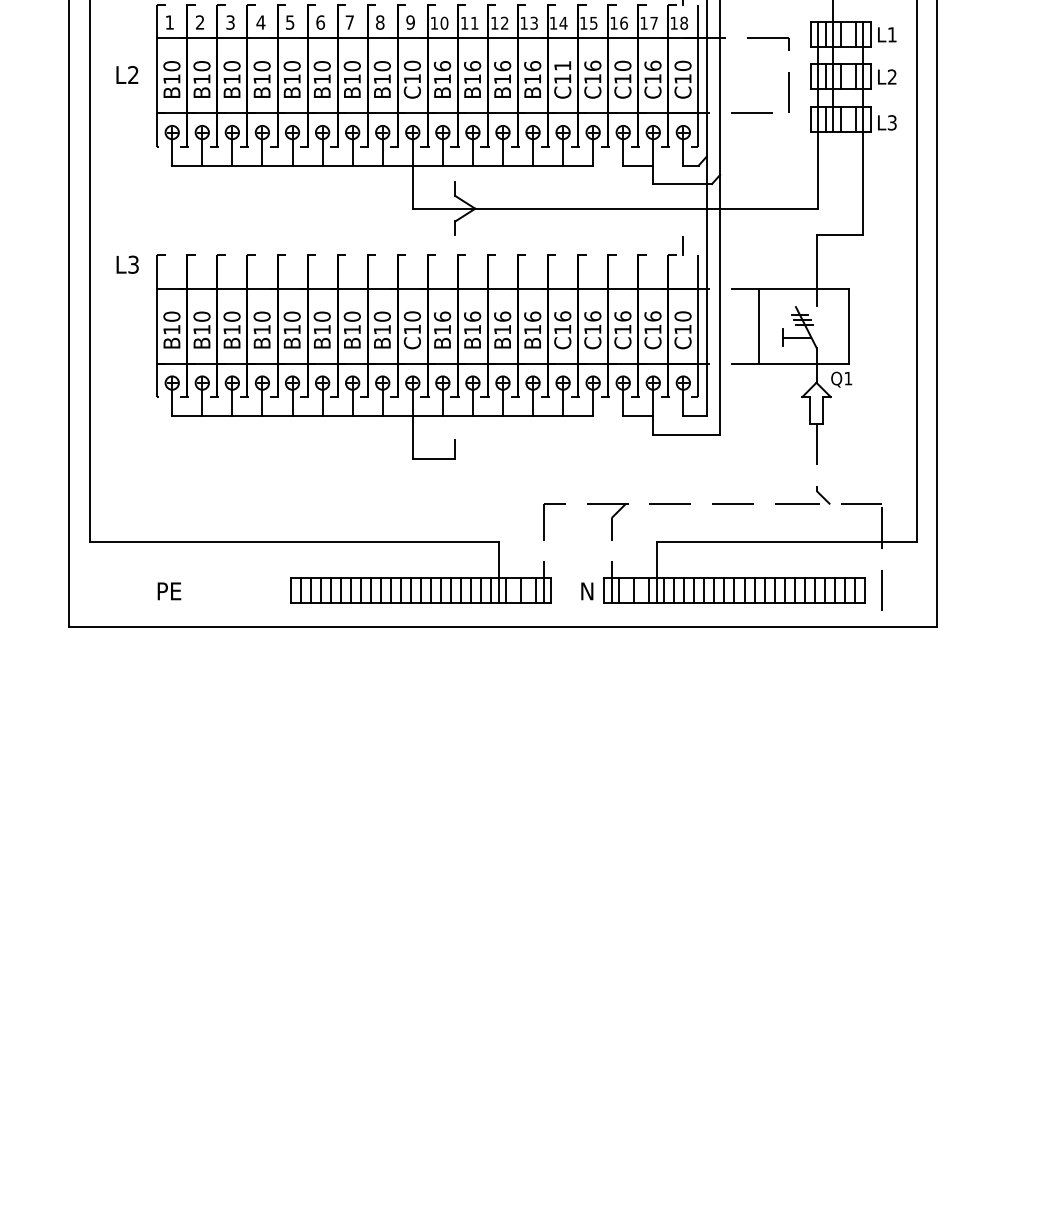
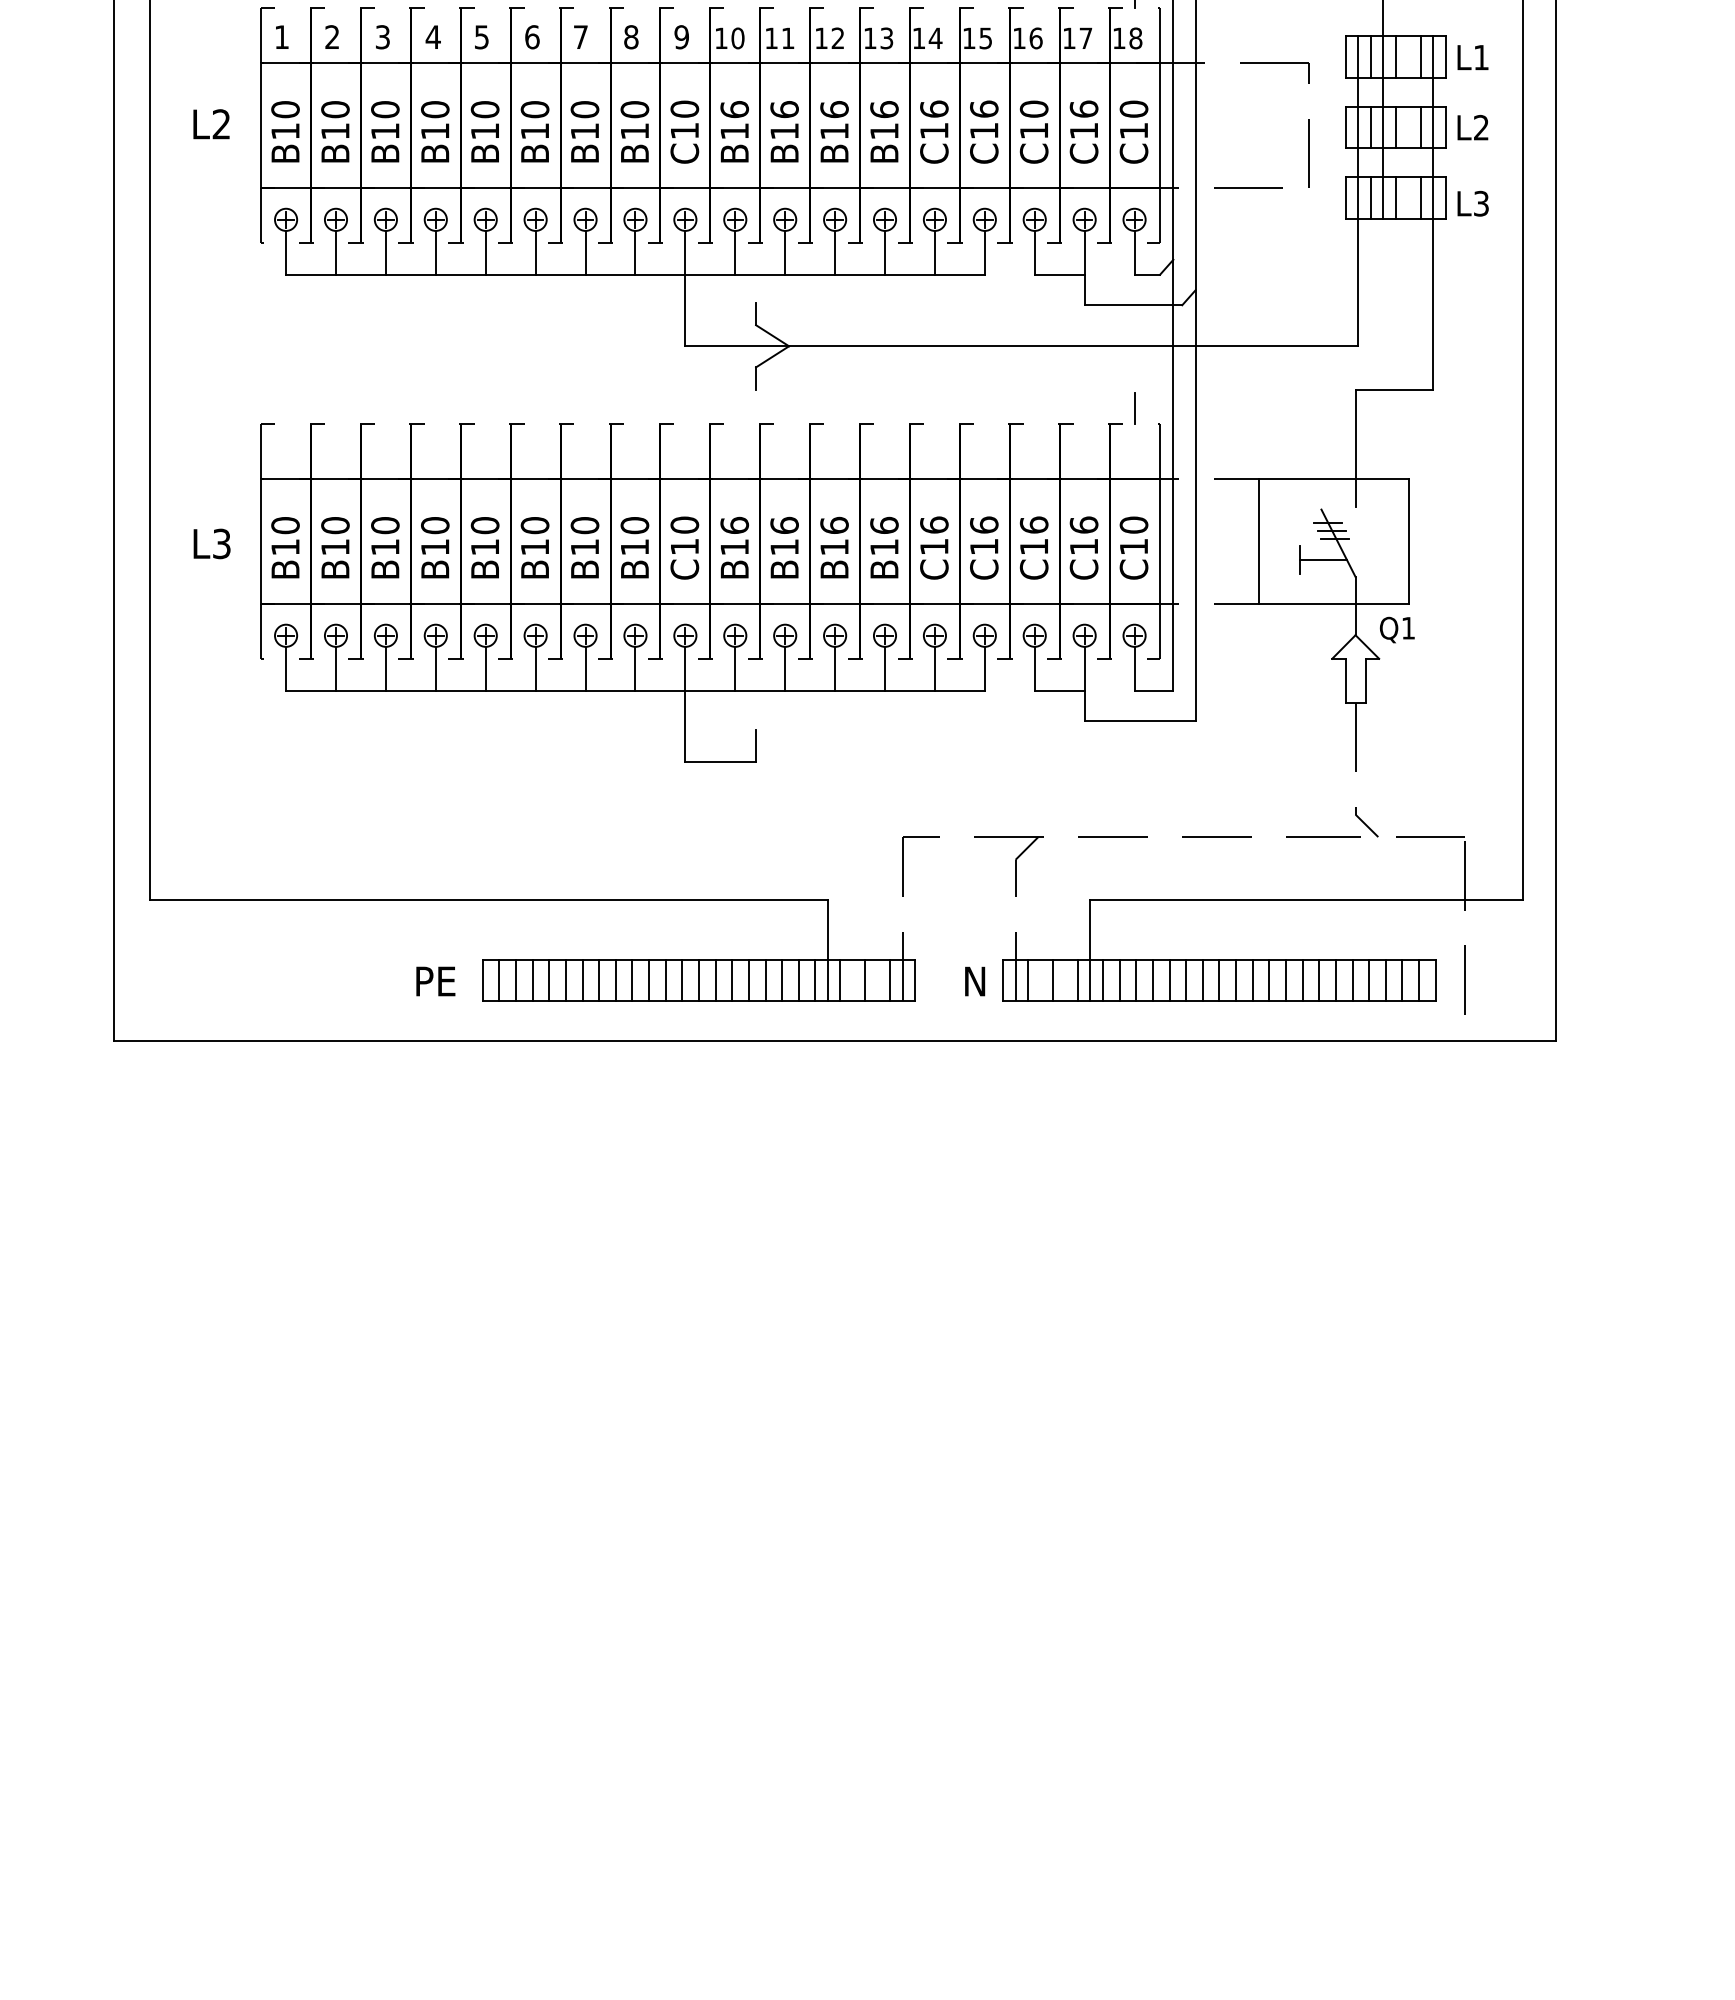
text: (562, 65) -> (933, 108), C11 -> C16
text: (127, 264) -> (211, 543), moved
text: (169, 591) -> (435, 981), moved

